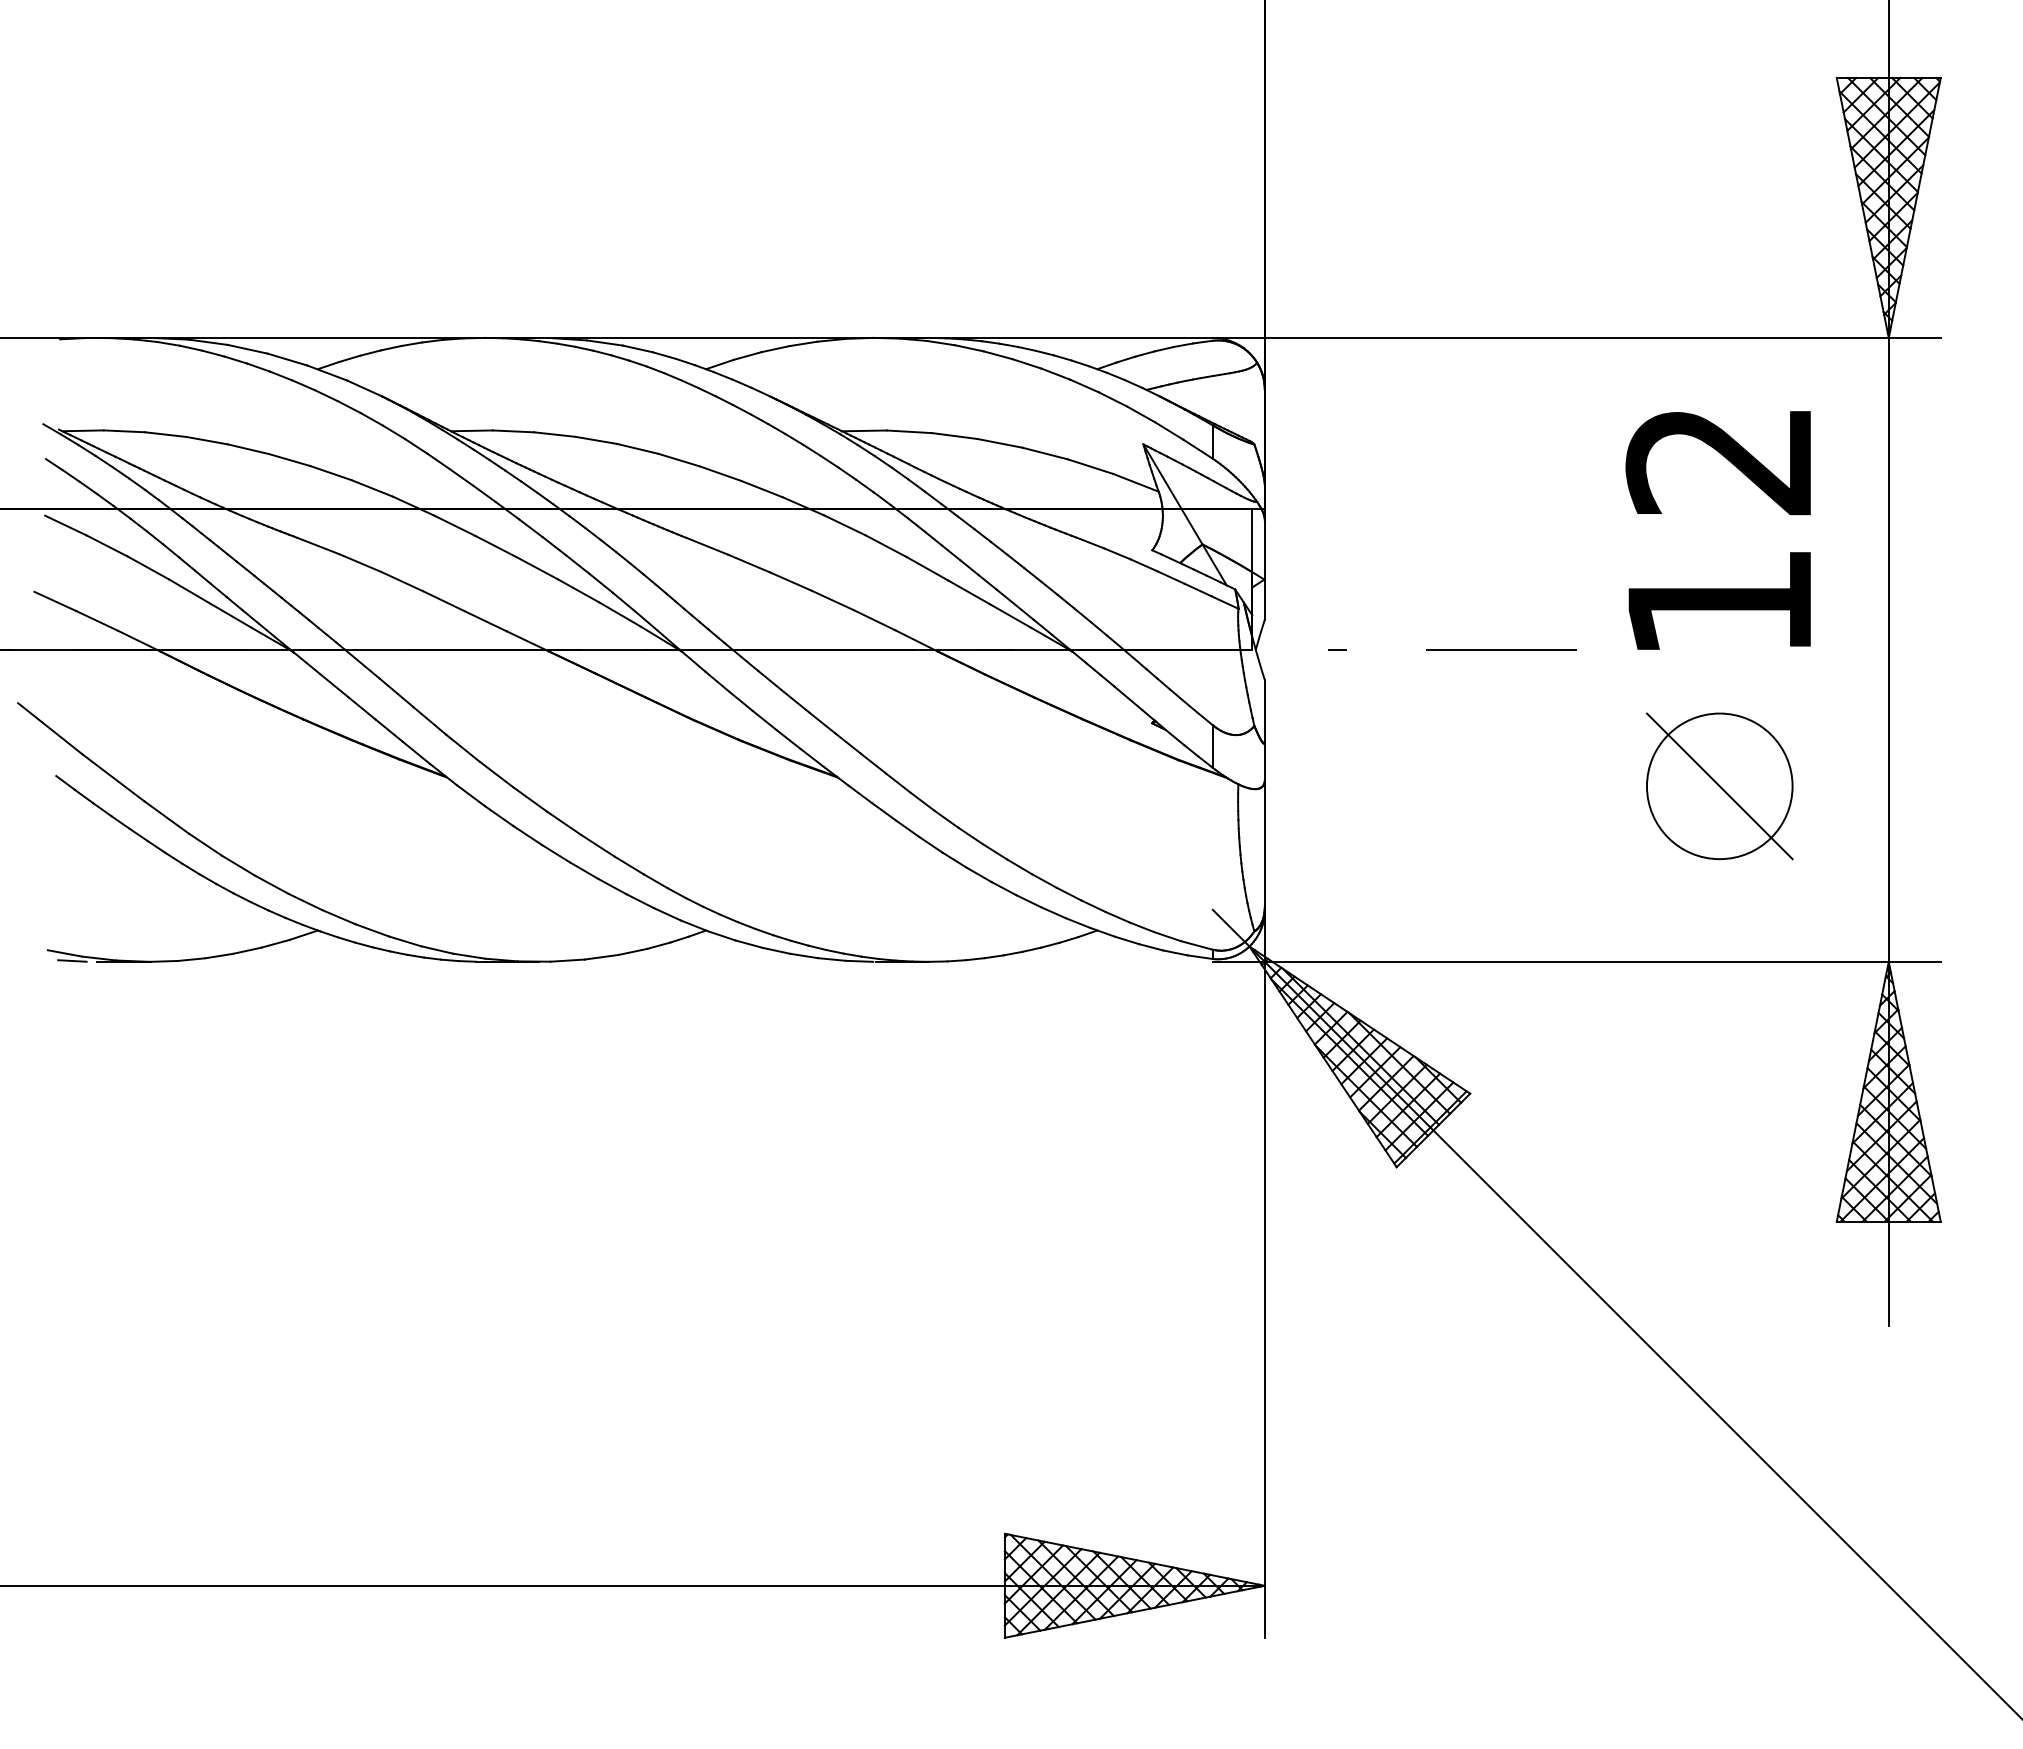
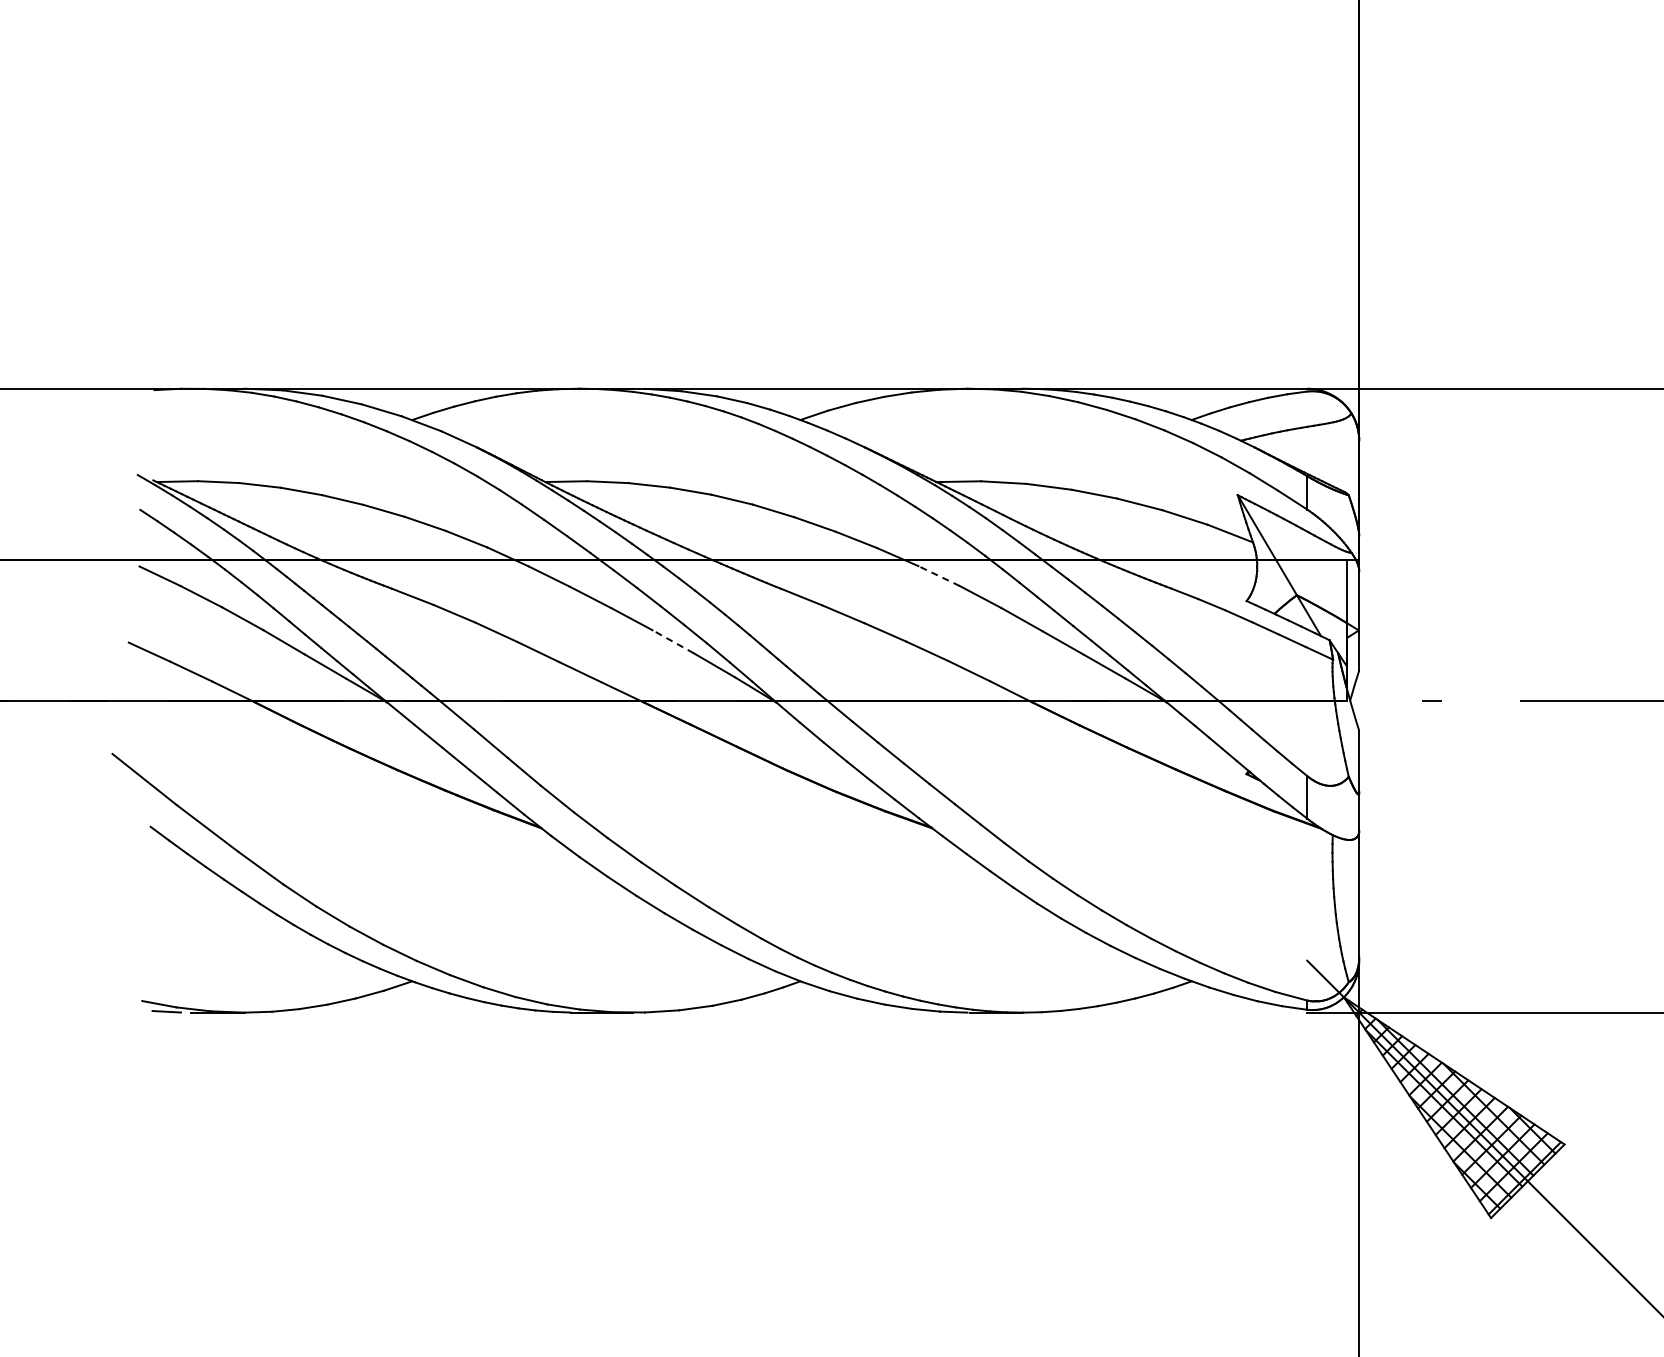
line: (844, 525) -> (938, 576), solid -> dashed
line: (578, 590) -> (672, 641), solid -> dashed

